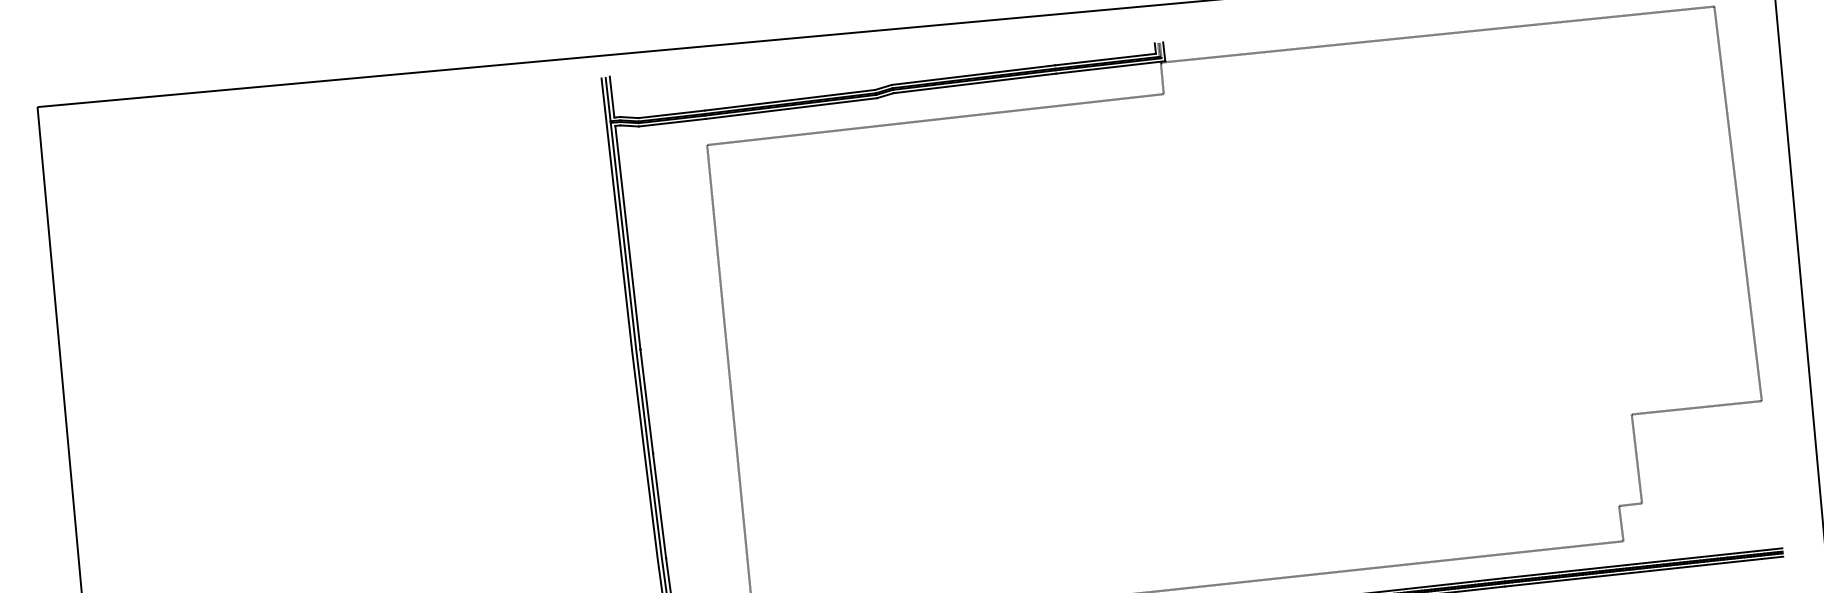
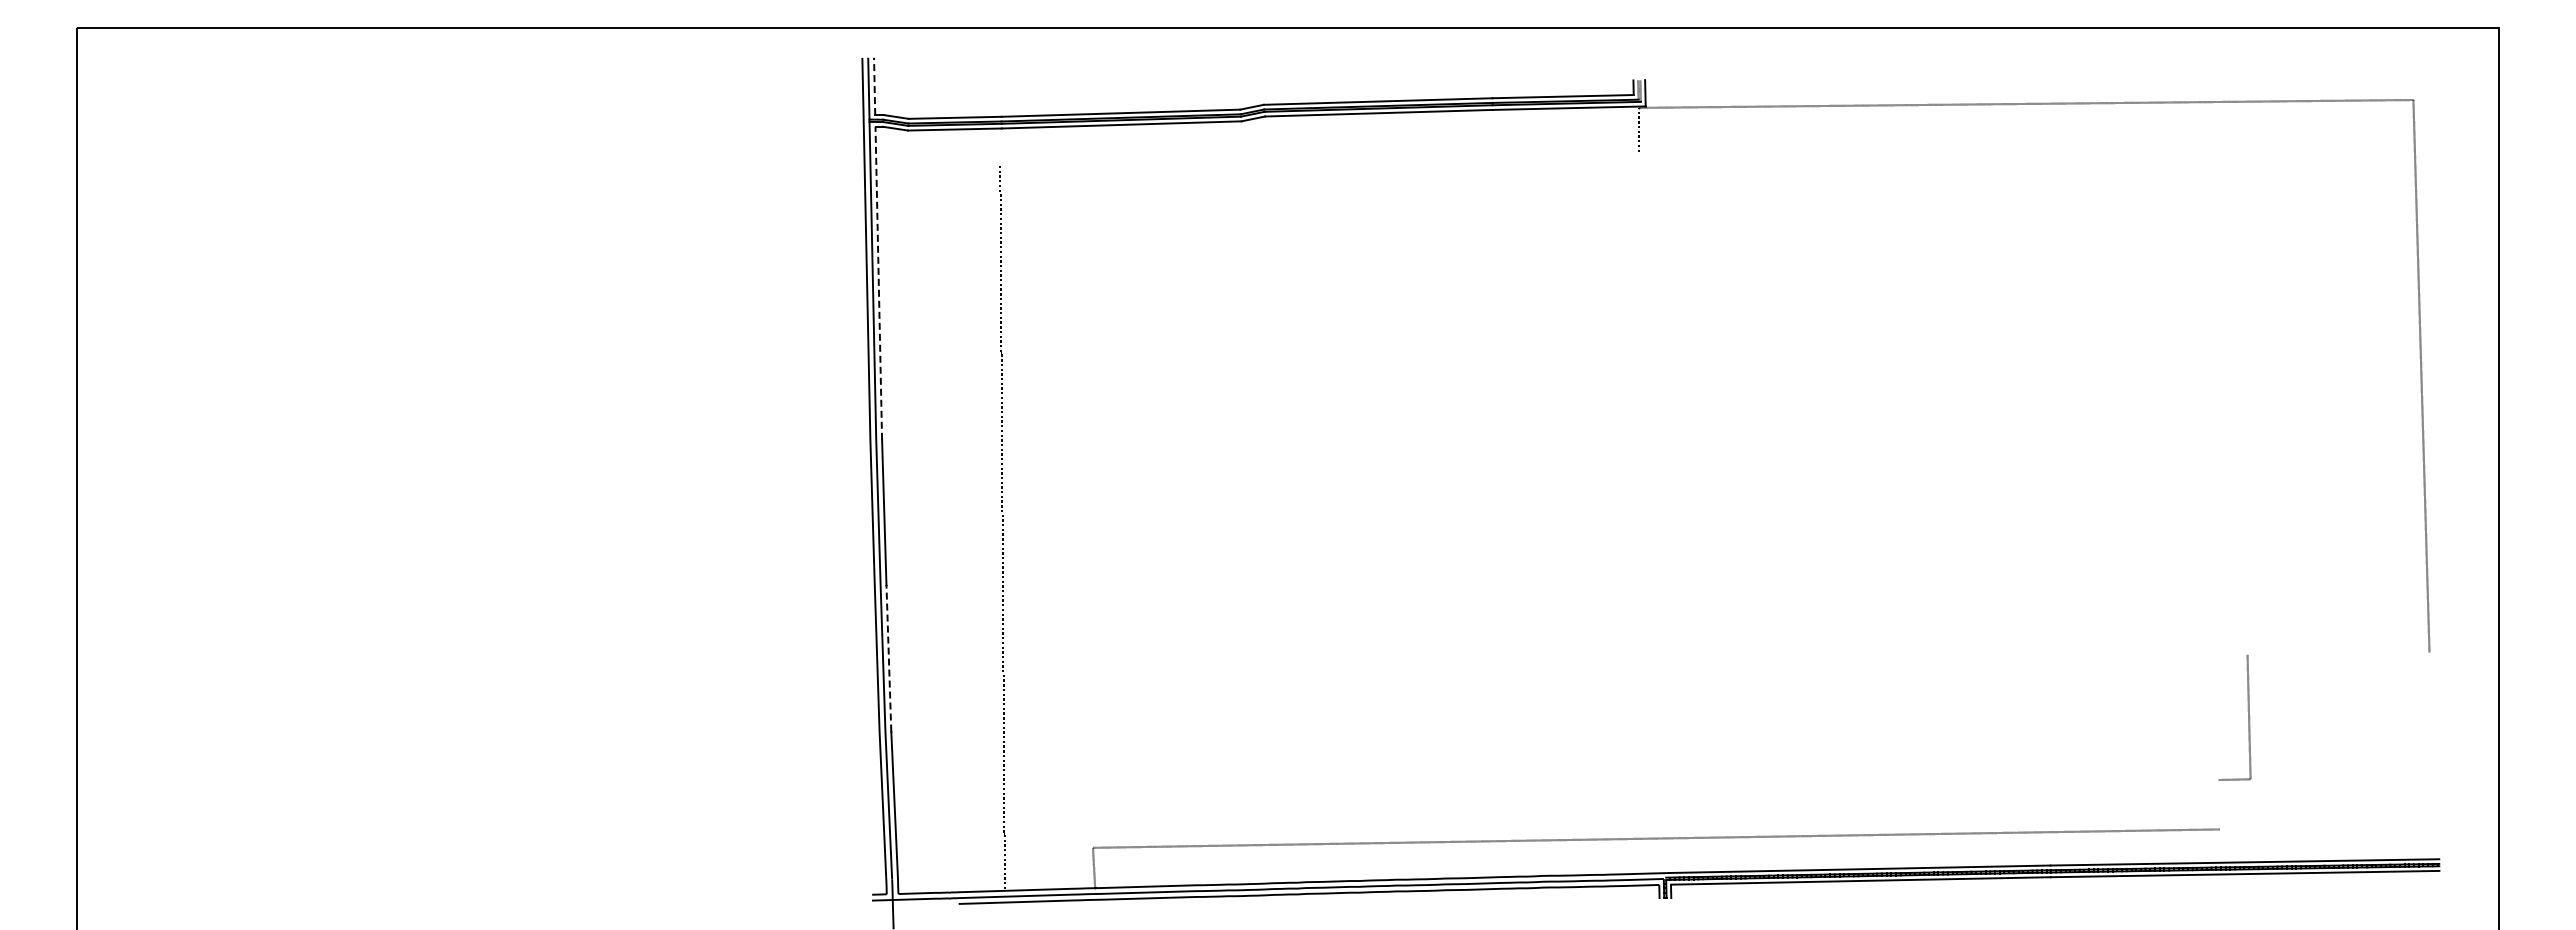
line: (612, 97) -> (874, 86), solid -> dashed
line: (935, 119) -> (1319, 157), removed
line: (627, 237) -> (878, 283), solid -> dashed
line: (1696, 407) -> (2338, 653), removed
line: (659, 504) -> (888, 657), solid -> dashed
line: (1621, 523) -> (2219, 804), removed

